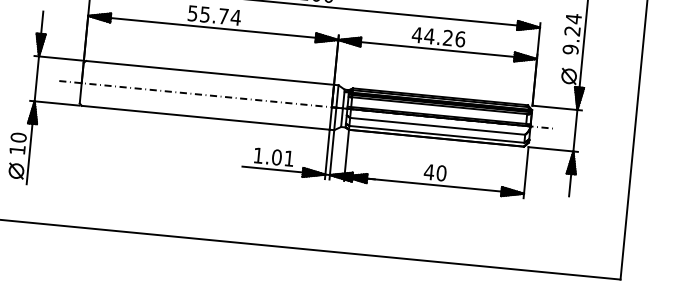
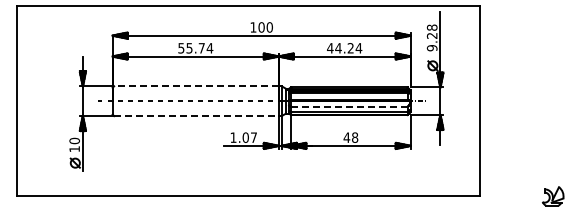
text: (572, 18) -> (431, 27), 9.24 -> 9.28
text: (459, 39) -> (358, 48), 44.26 -> 44.24
line: (208, 73) -> (195, 86), solid -> dashed
line: (205, 118) -> (196, 116), solid -> dashed
line: (439, 127) -> (350, 107), solid -> dashed
text: (288, 158) -> (253, 137), 1.01 -> 1.07
text: (442, 173) -> (355, 137), 40 -> 48

